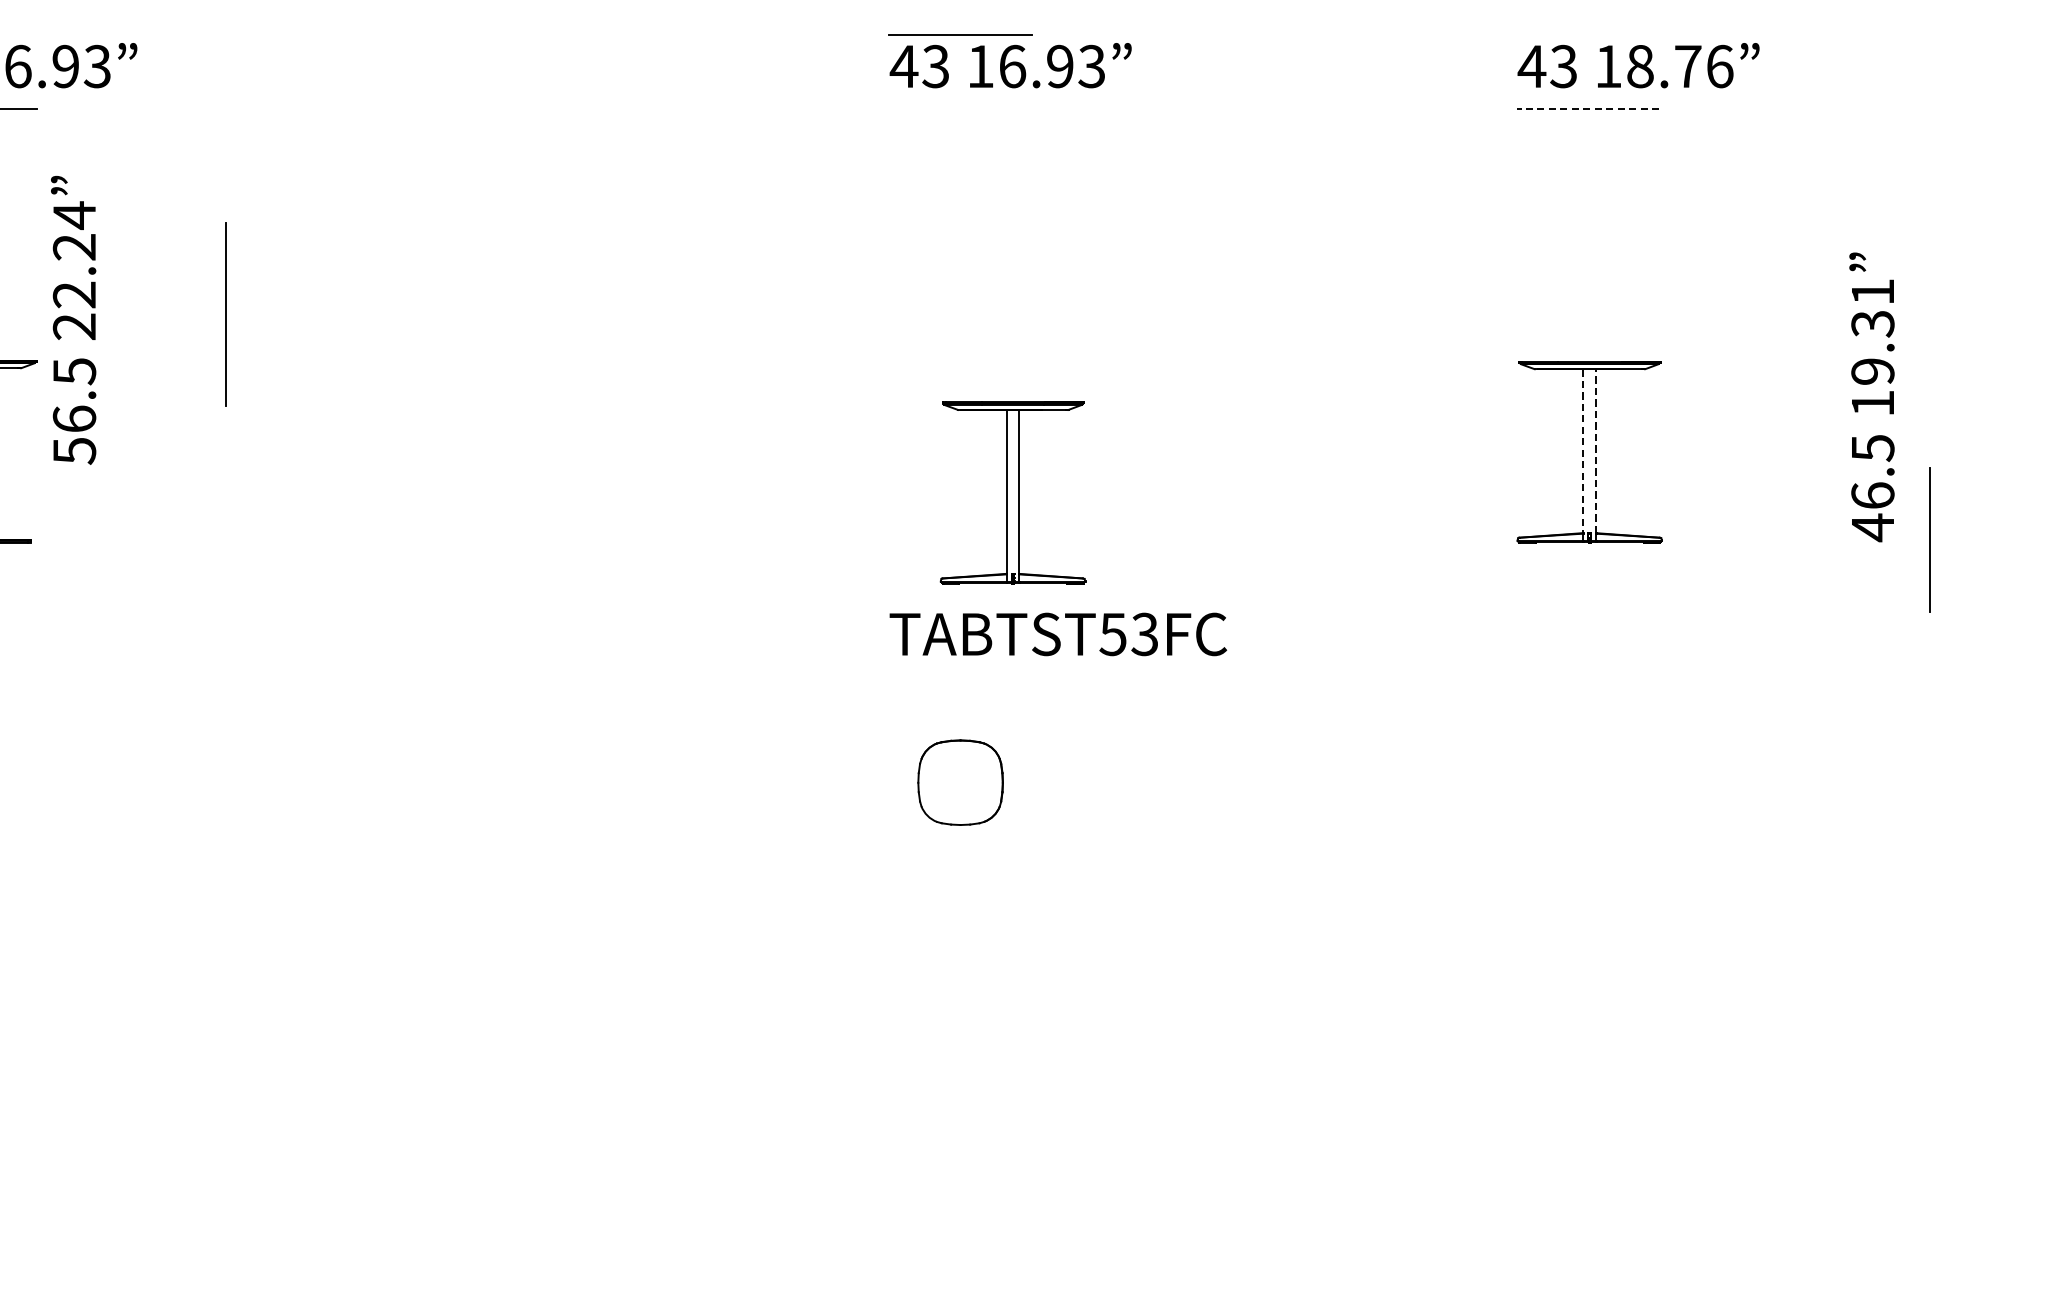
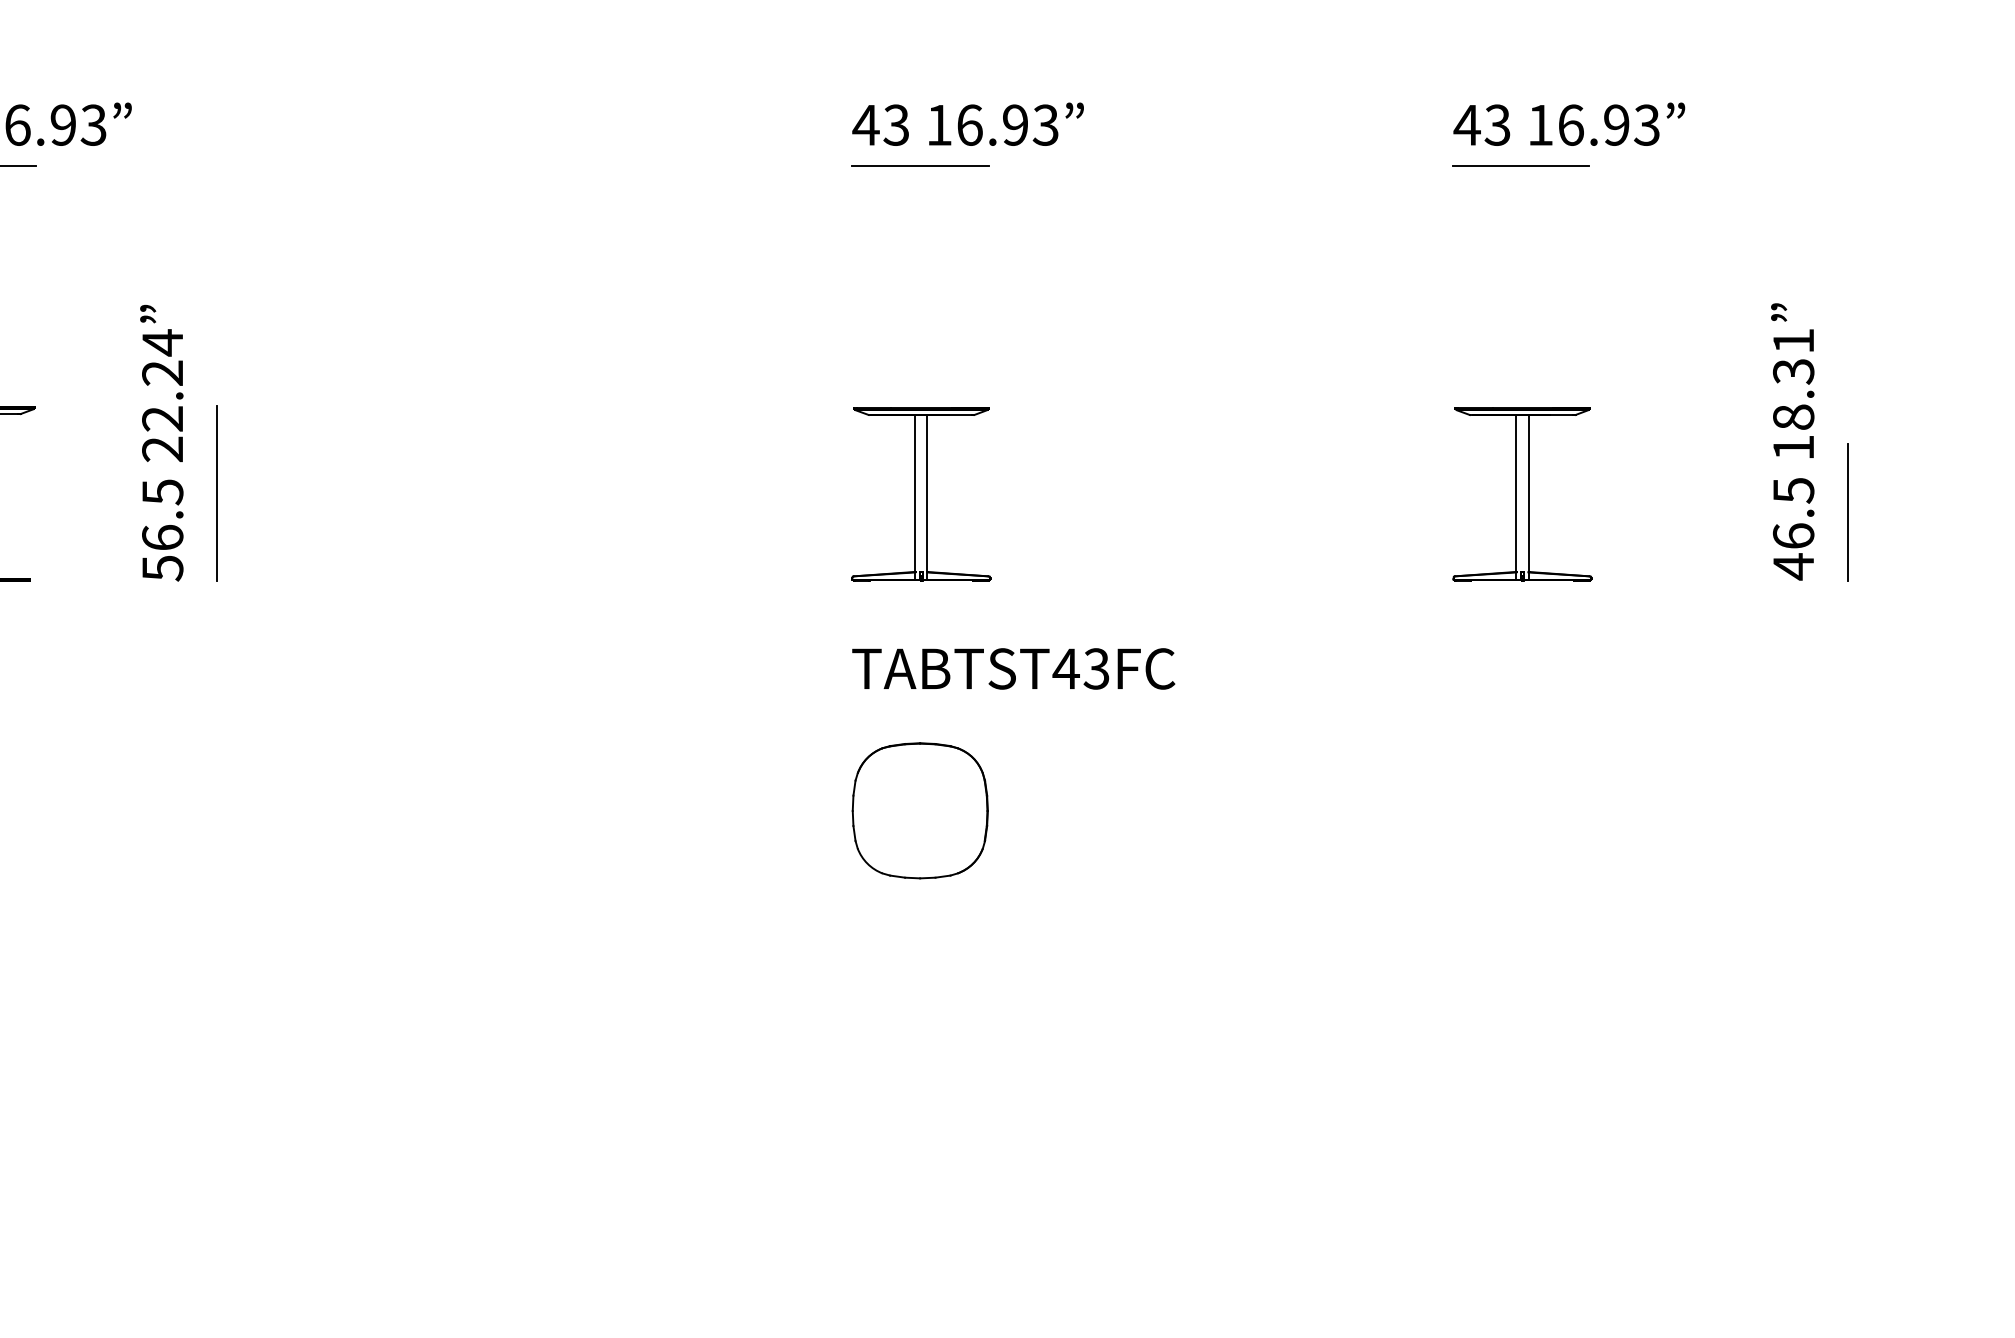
line: (960, 34) -> (920, 165), moved
text: (1680, 65) -> (1609, 124), 18.76 -> 16.93
line: (1587, 108) -> (1520, 165), dashed -> solid
line: (225, 314) -> (216, 493), moved
text: (73, 320) -> (161, 443), moved
text: (1872, 370) -> (1793, 416), 19.31 -> 18.31
line: (1595, 450) -> (1528, 492), dashed -> solid
line: (1583, 451) -> (1516, 493), dashed -> solid
part: (1013, 492) -> (921, 494), moved
line: (1929, 539) -> (1847, 512), moved
text: (1112, 633) -> (1065, 668), TABTST53FC -> TABTST43FC
part: (959, 782) -> (919, 810), size x1.67

